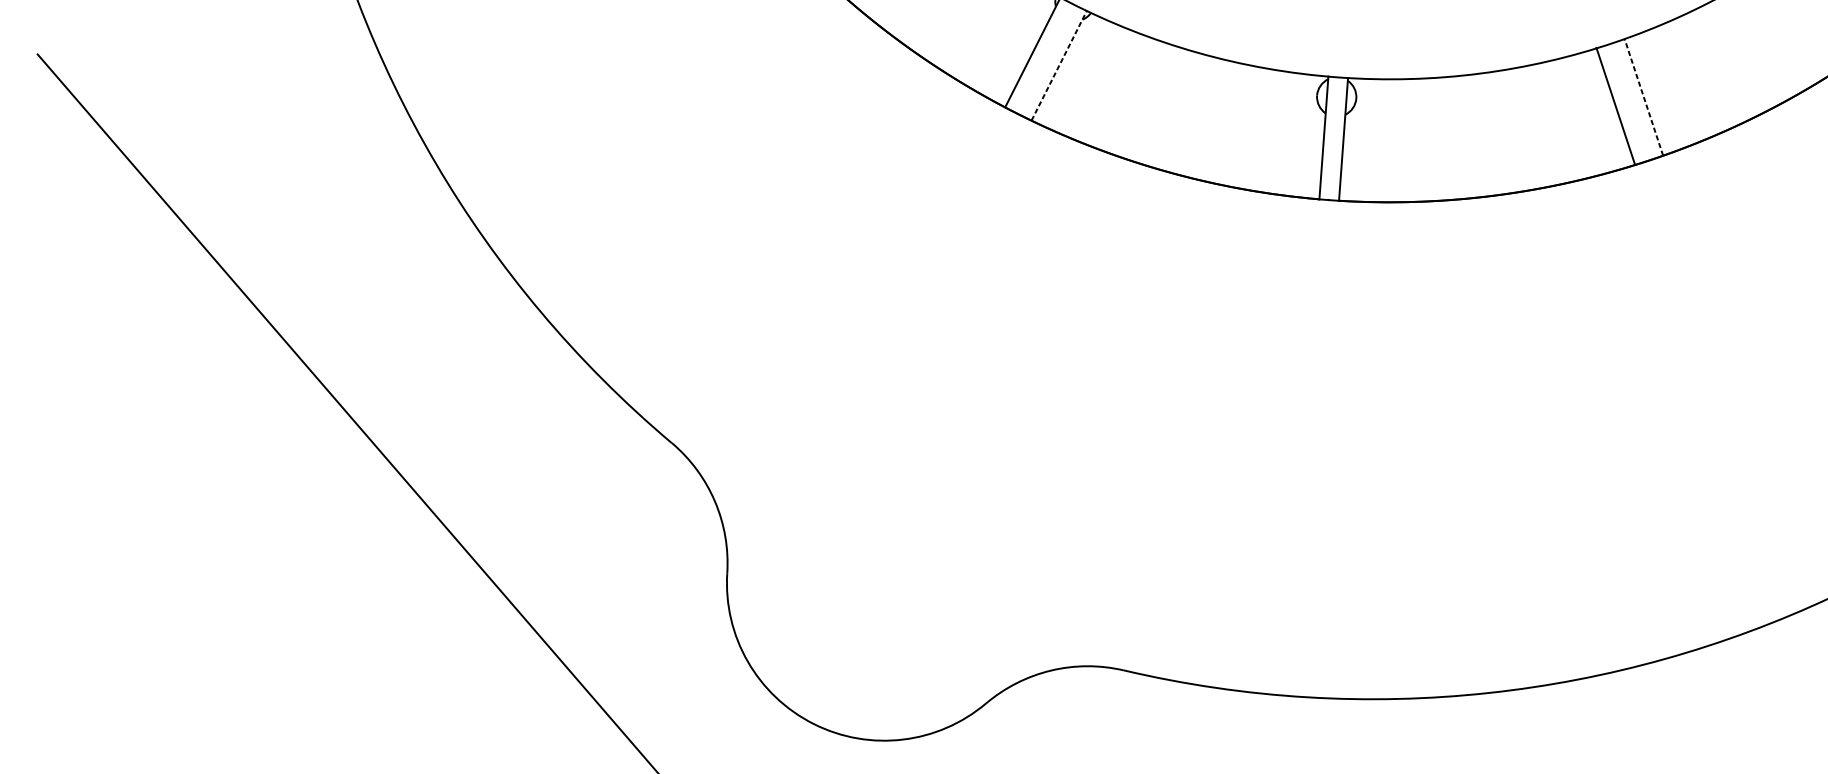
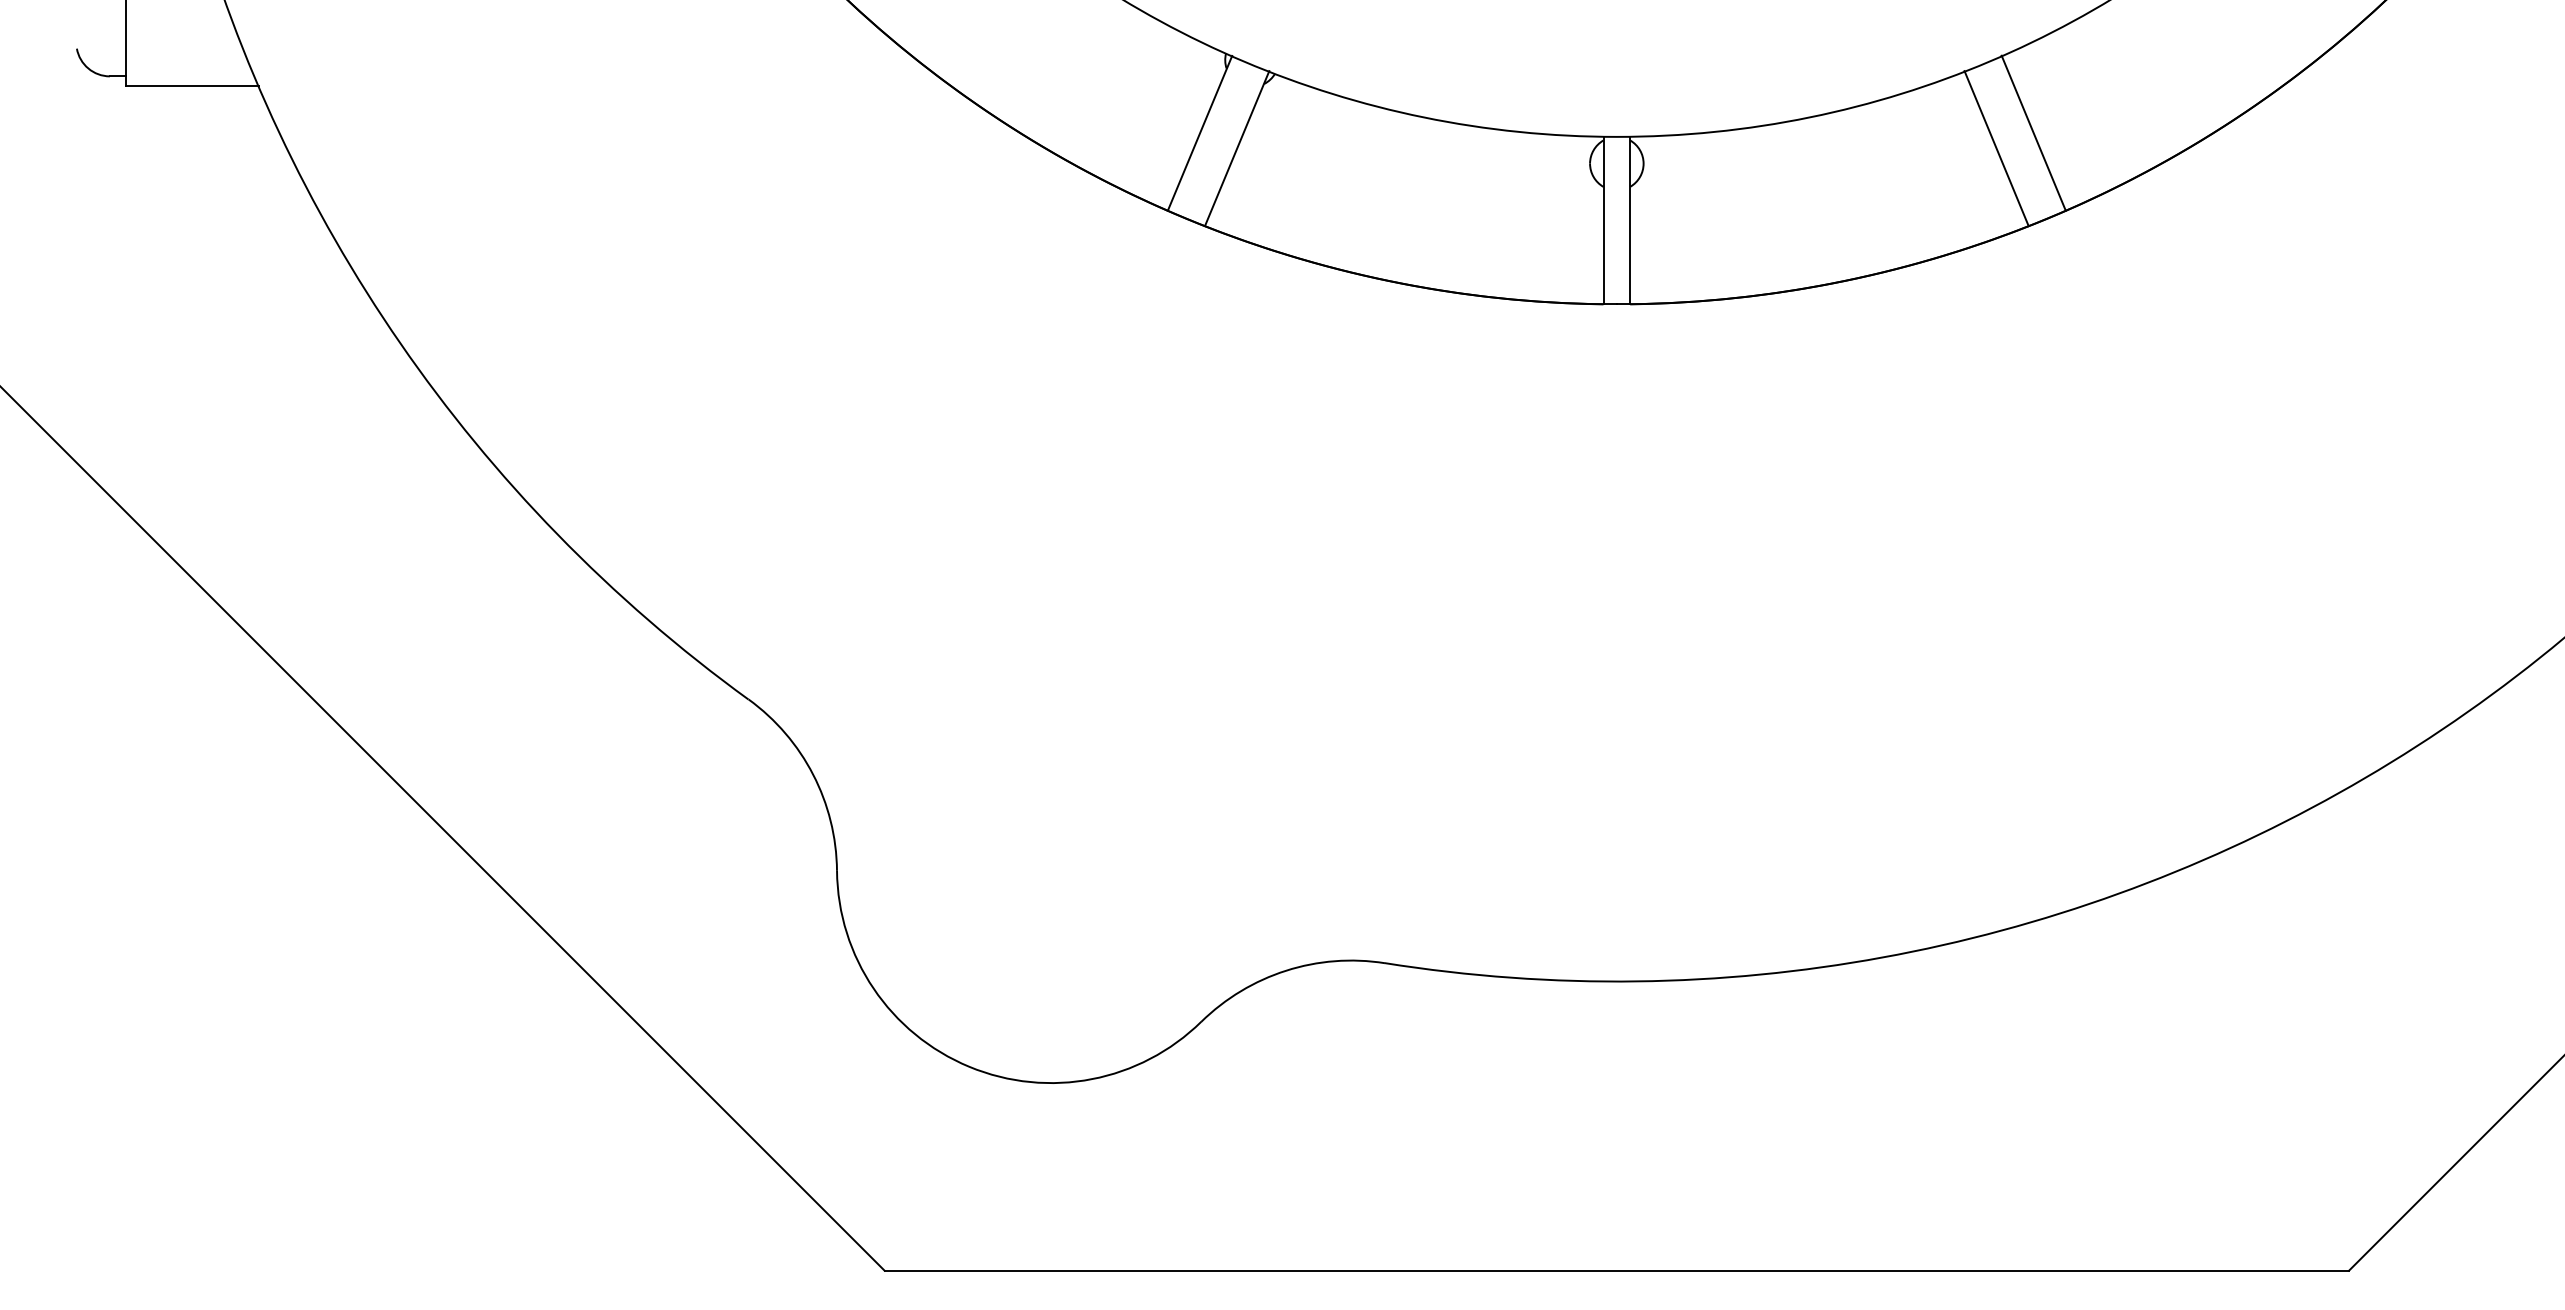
line: (1059, 65) -> (1237, 148), dashed -> solid
line: (1643, 97) -> (2033, 133), dashed -> solid

